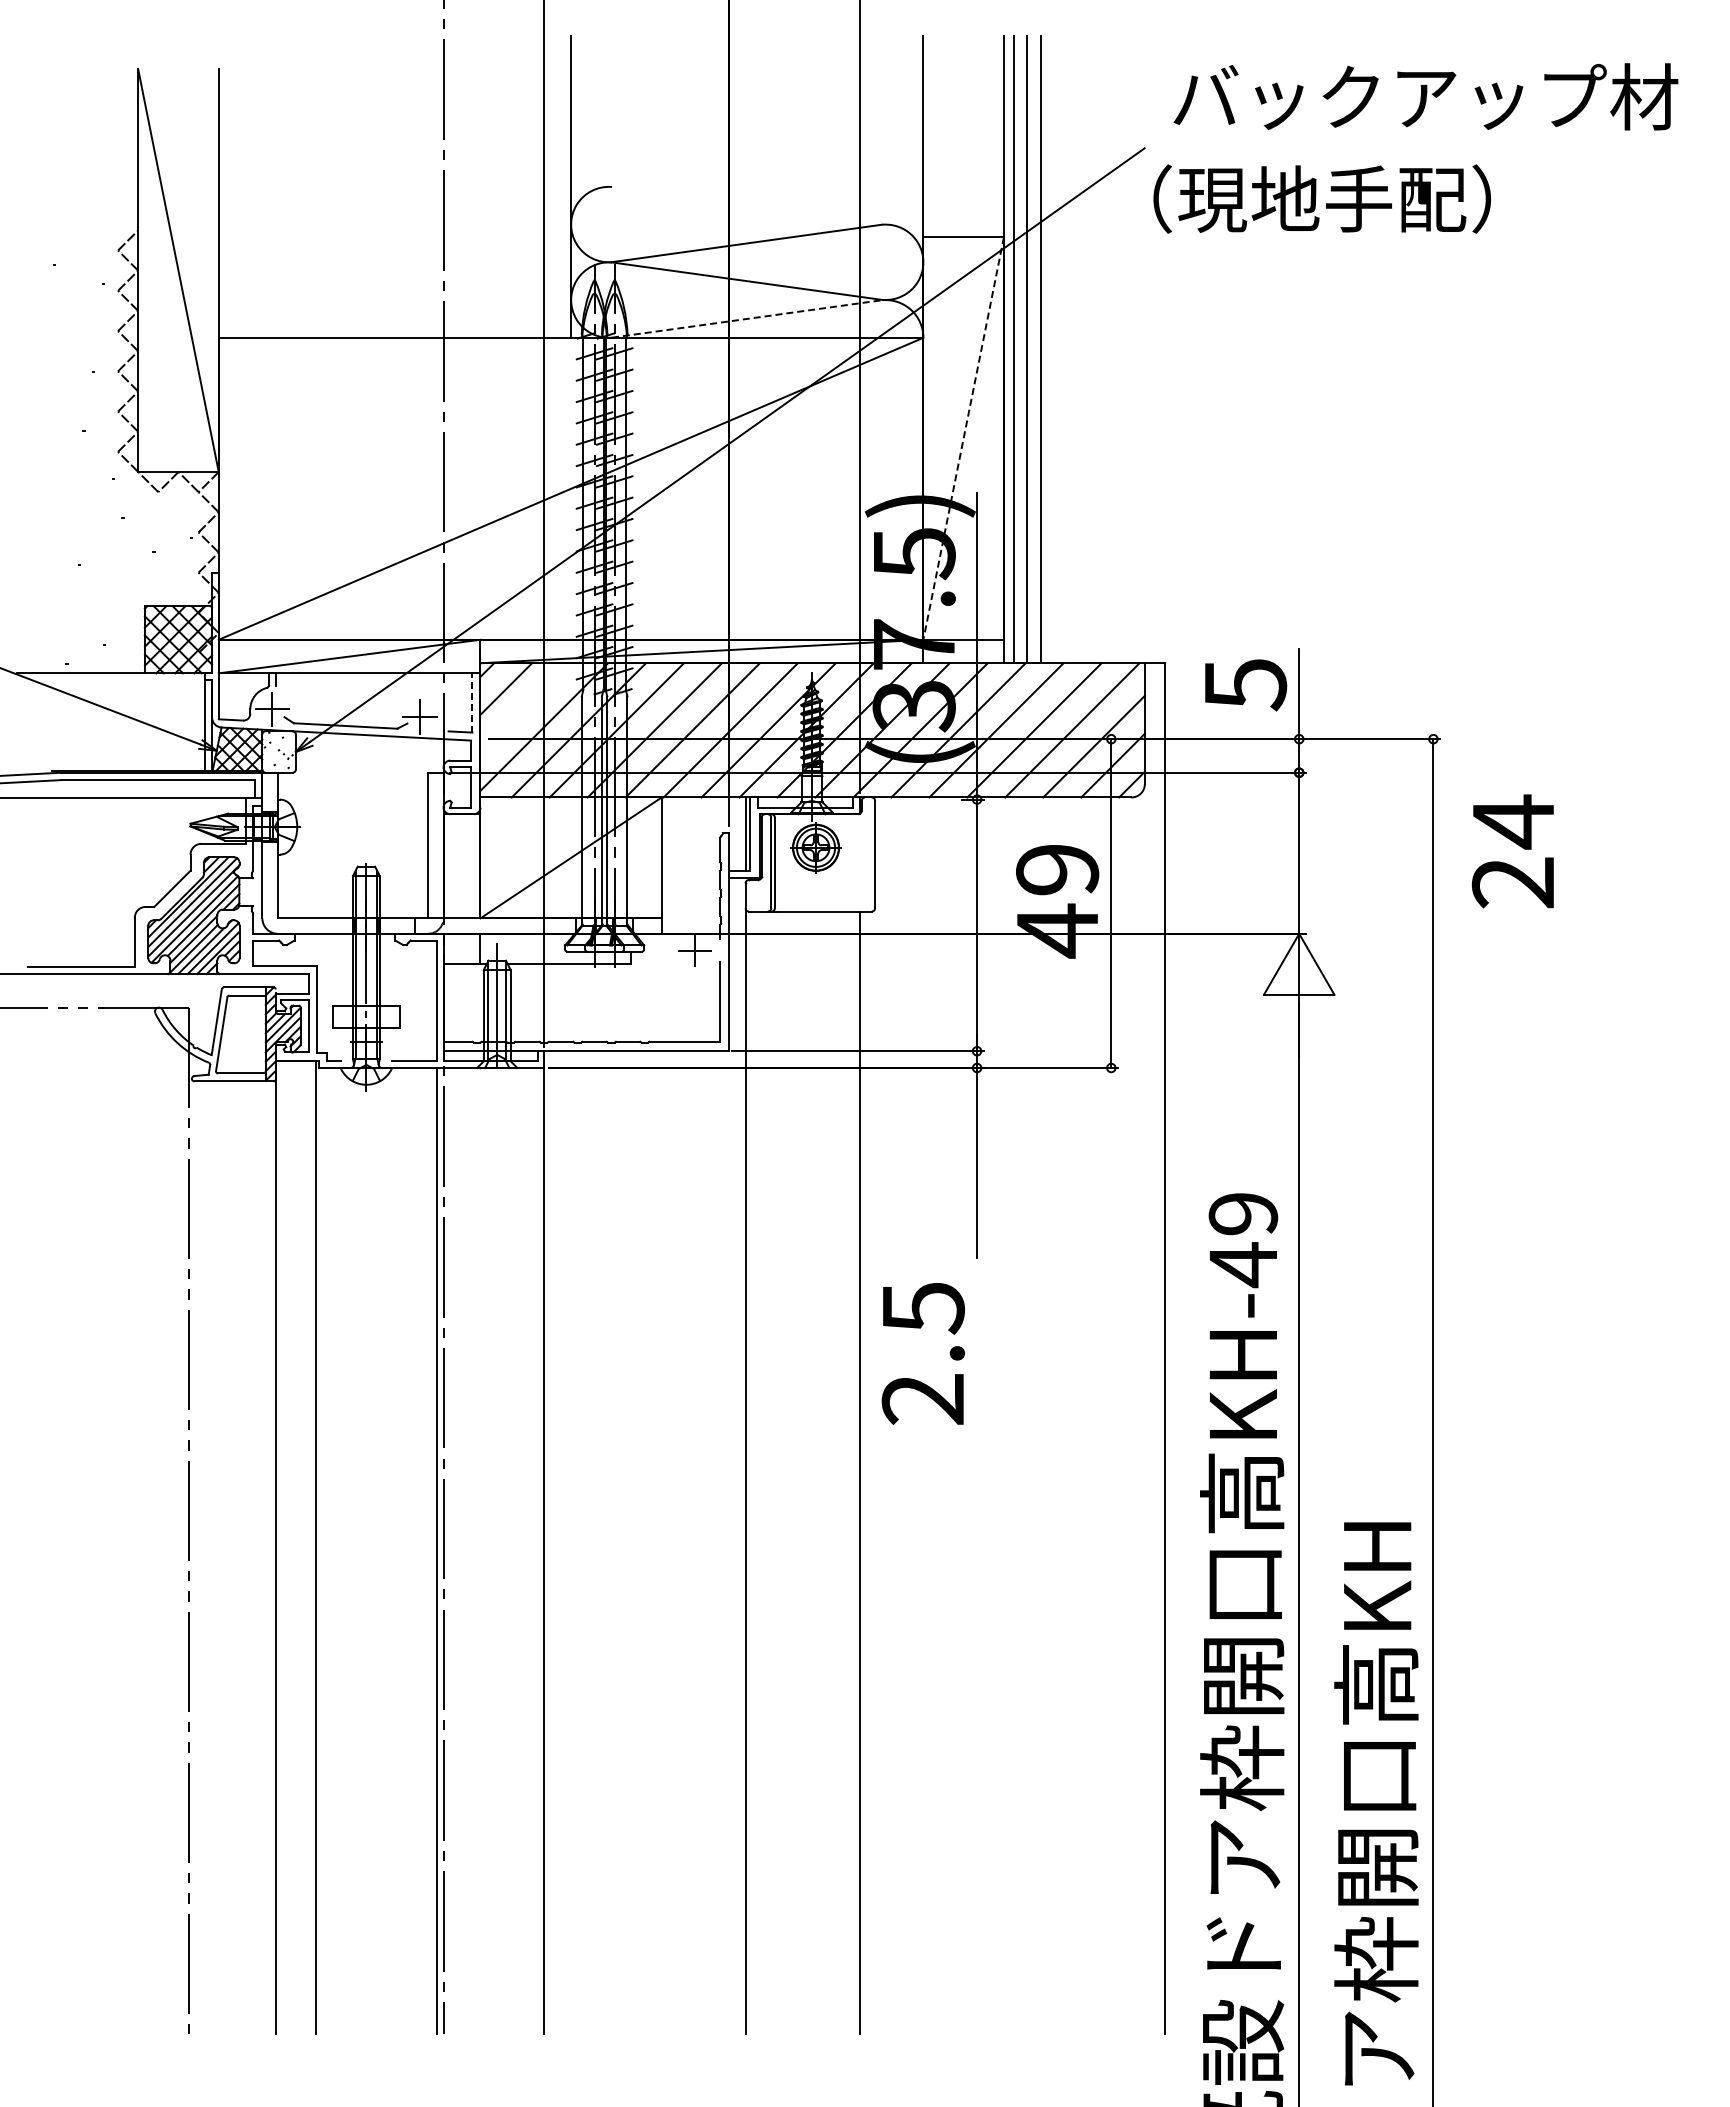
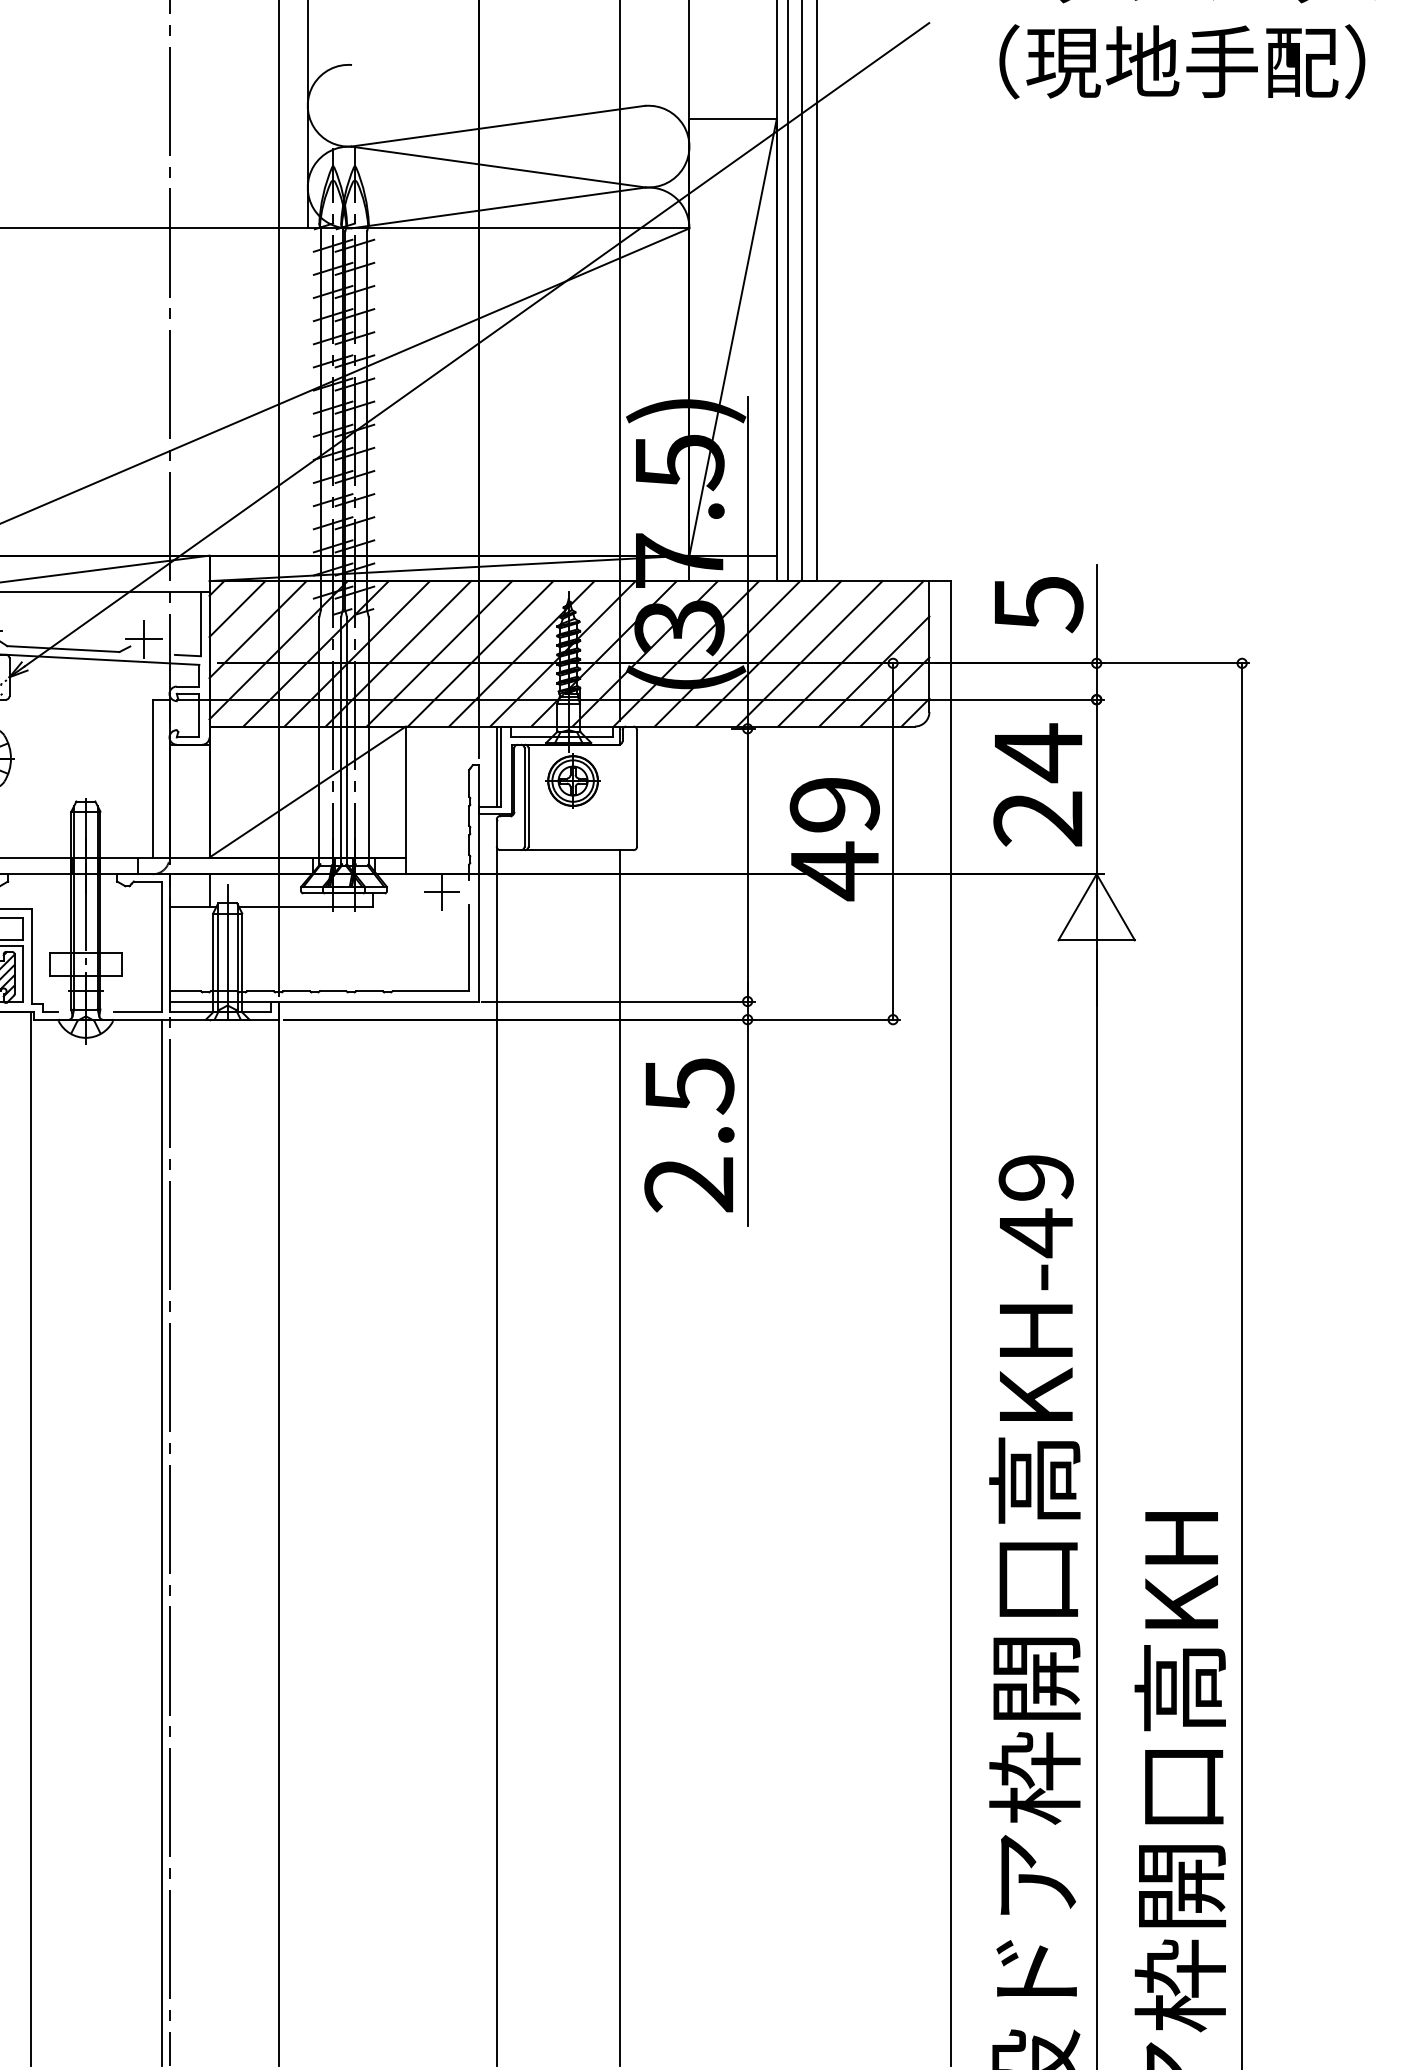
text: (1321, 198) -> (1181, 61), moved
line: (747, 318) -> (498, 207), dashed -> solid
line: (963, 438) -> (732, 337), dashed -> solid
line: (472, 702) -> (200, 623), dashed -> solid
line: (525, 707) -> (258, 629), added
text: (1512, 851) -> (1037, 785), moved
text: (922, 1353) -> (688, 1135), moved

